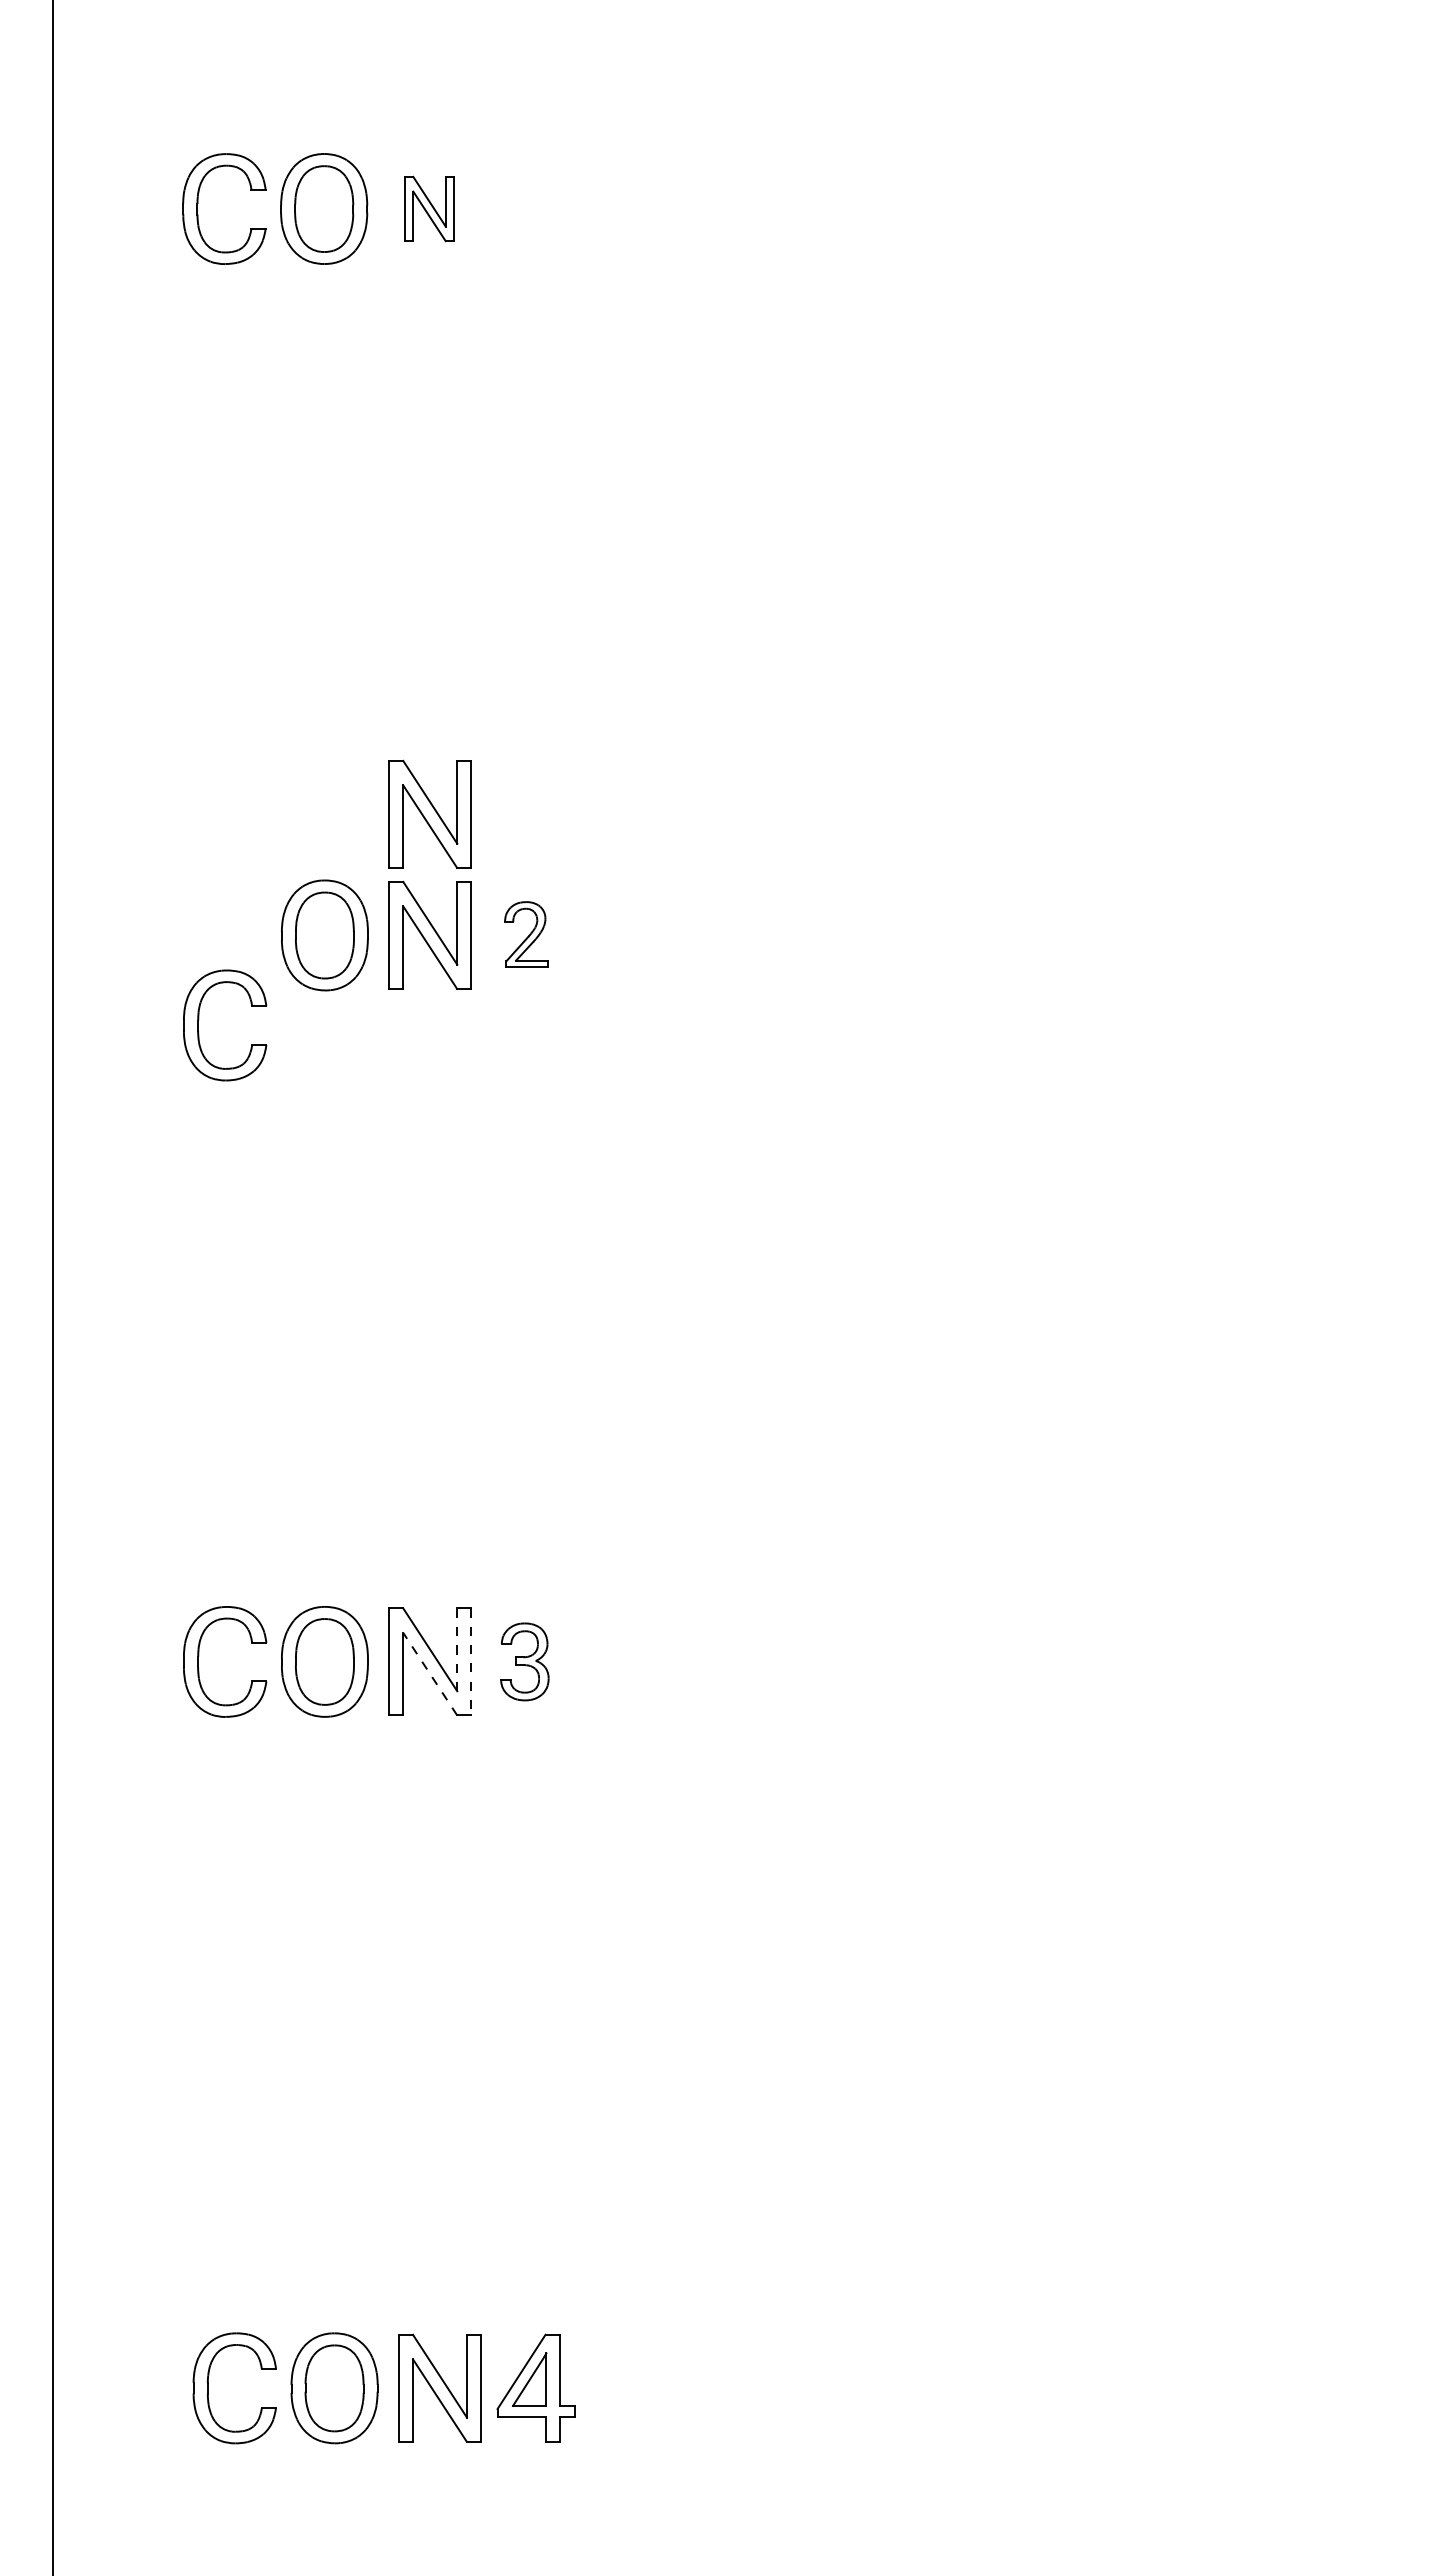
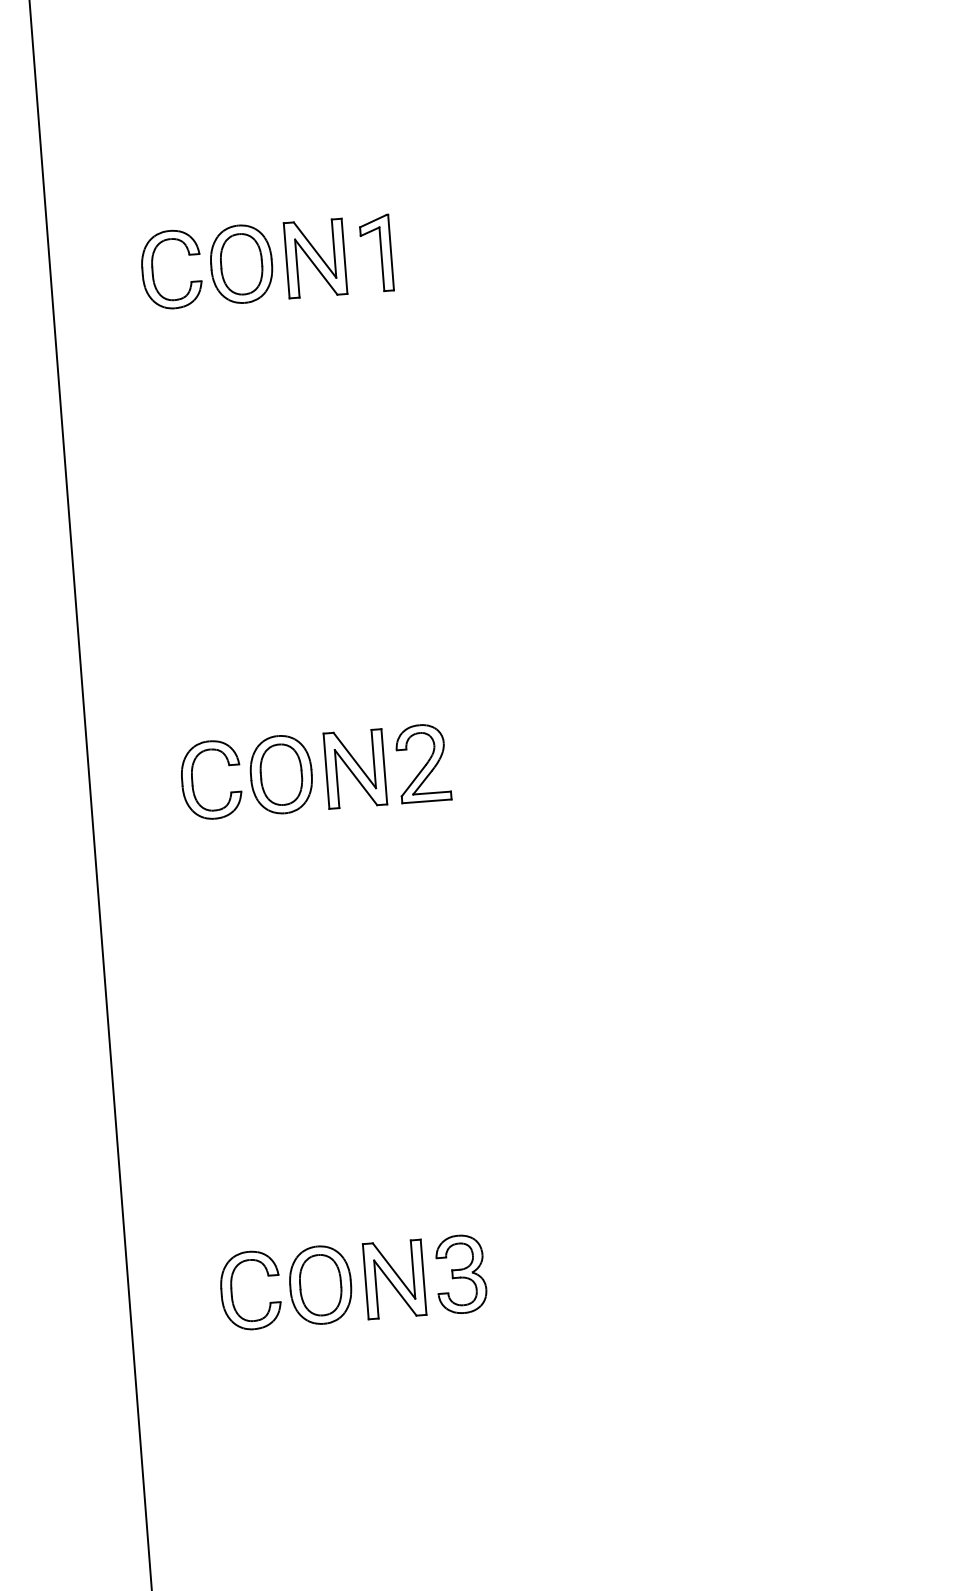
part: (429, 208) -> (315, 258), size x1.67
part: (522, 208) -> (380, 253), added
part: (429, 813) -> (348, 683), removed
part: (526, 934) -> (423, 763), size x1.67
part: (199, 1019) -> (192, 777), moved
line: (457, 1649) -> (413, 1269), dashed -> solid
part: (524, 1661) -> (460, 1274), size x1.43
line: (471, 1662) -> (423, 1277), dashed -> solid
line: (429, 1673) -> (394, 1287), dashed -> solid

